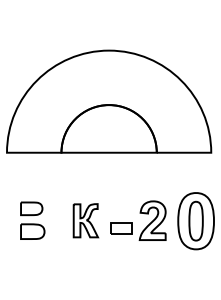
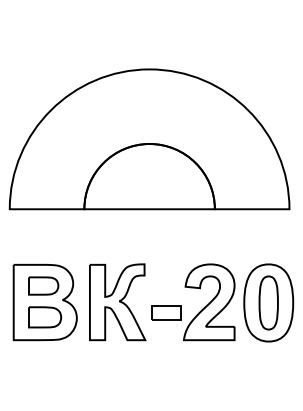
part: (32, 220) -> (44, 302), added
part: (85, 220) -> (117, 302), size x1.67
part: (152, 220) -> (209, 302), size x1.43

